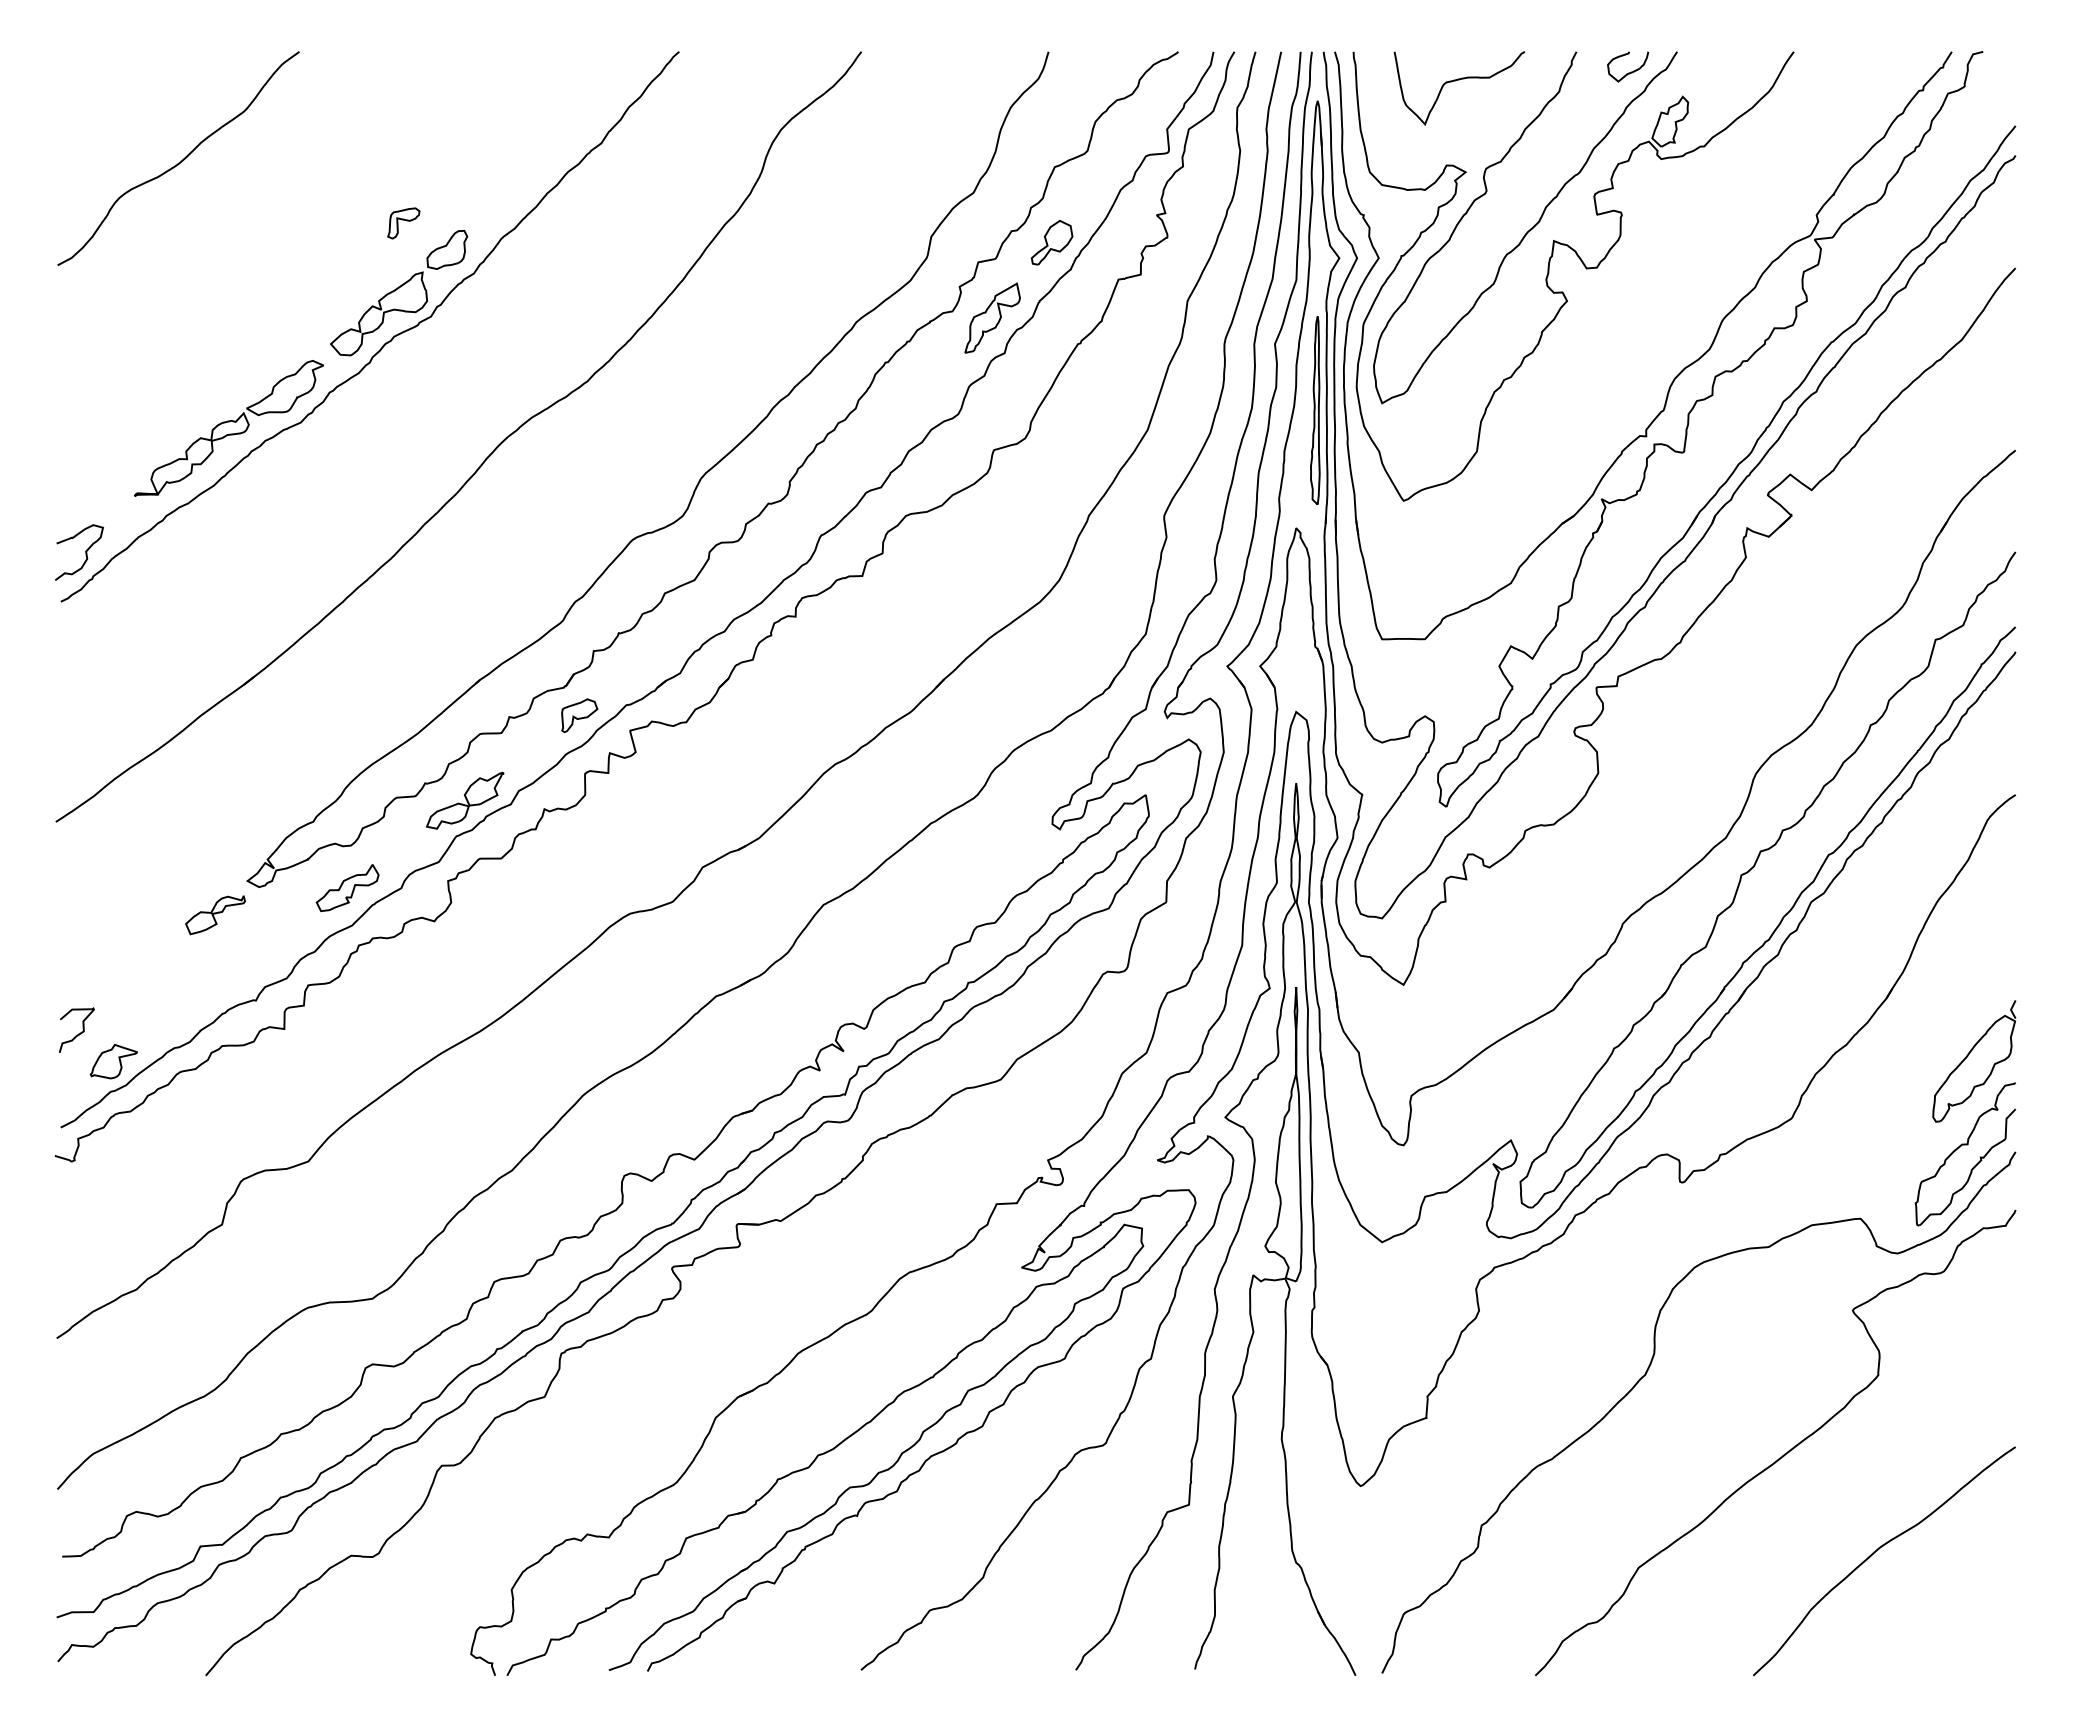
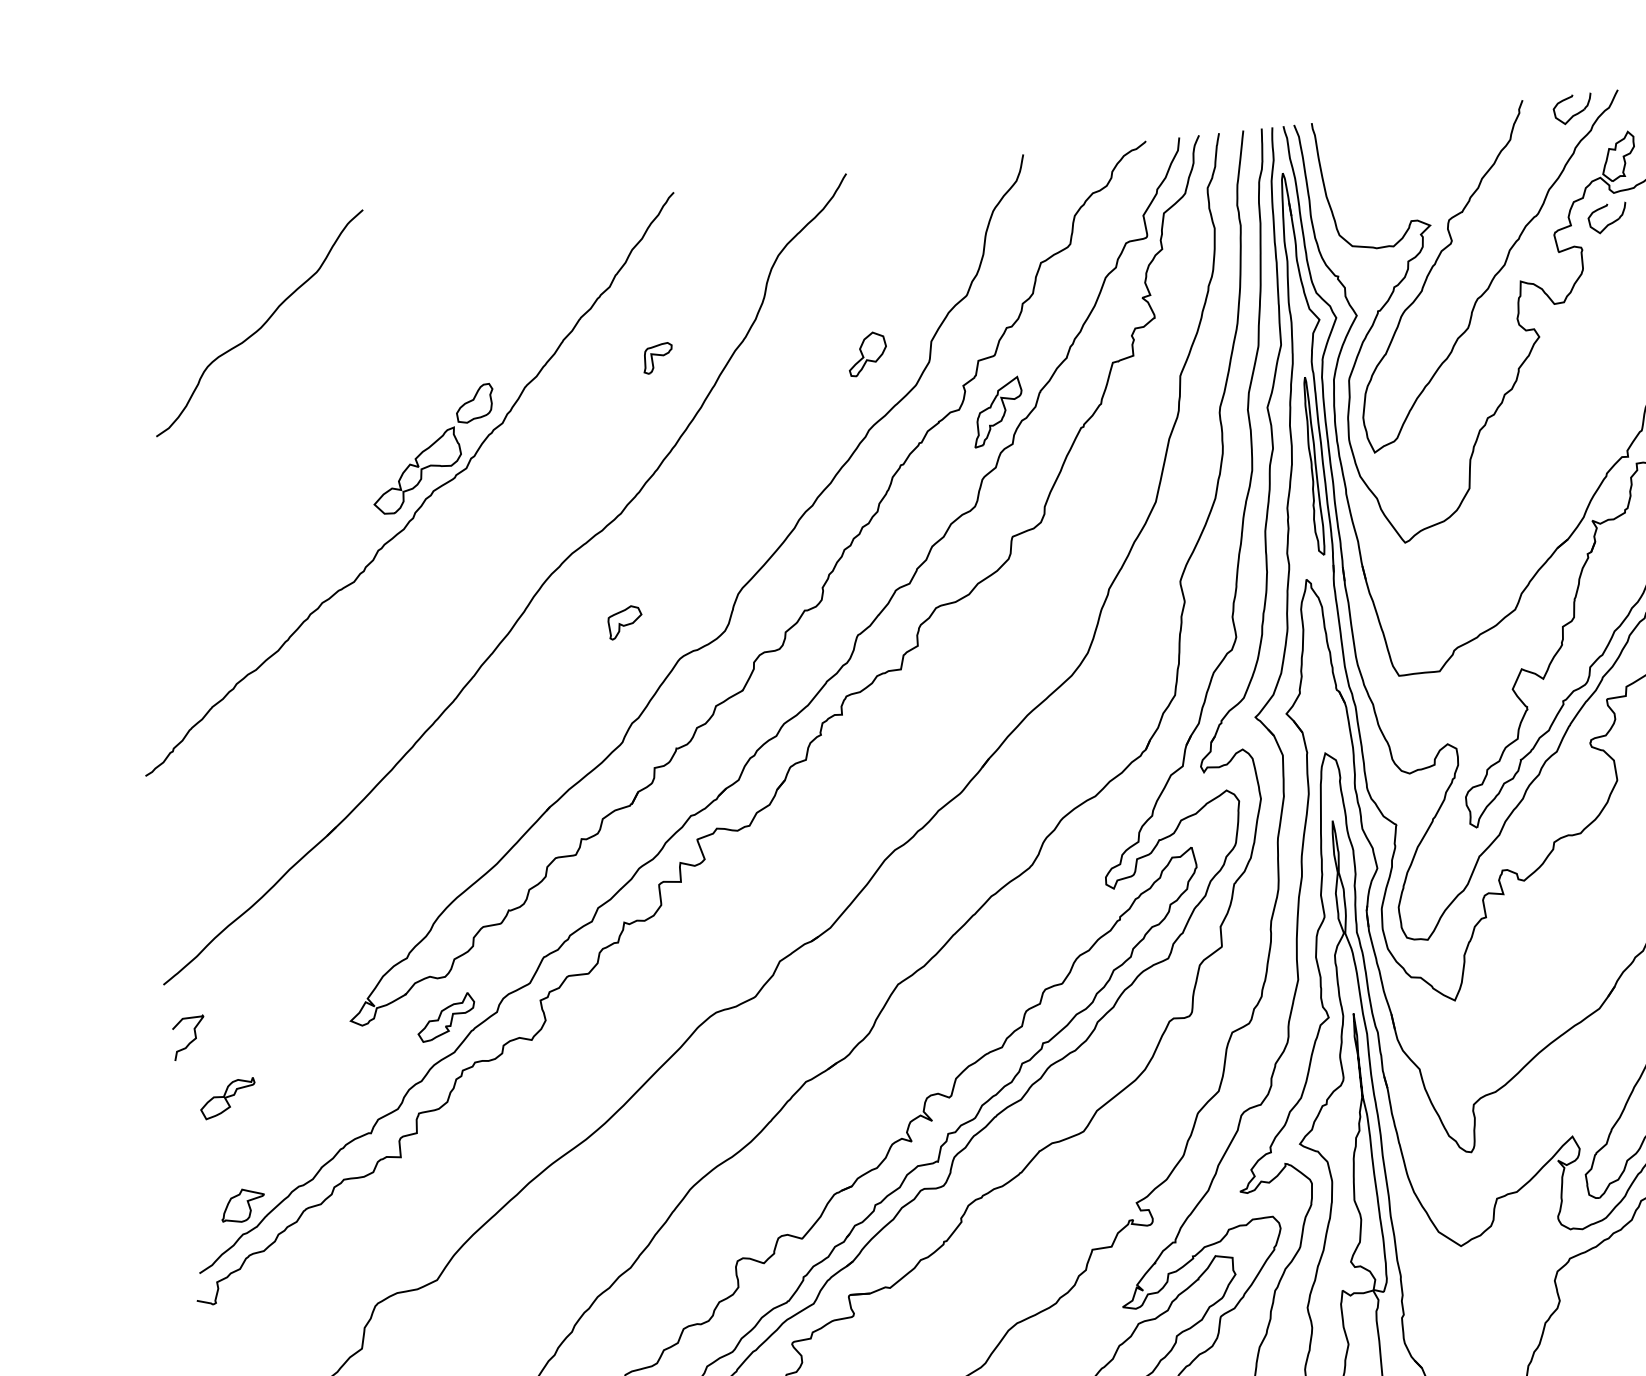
curve: (1459, 80) -> (1414, 139), removed
curve: (181, 160) -> (262, 324), moved
part: (1652, 184) -> (1608, 217), added
part: (403, 223) -> (657, 358), moved
part: (1051, 242) -> (866, 353), moved
part: (228, 428) -> (286, 595), removed
curve: (85, 552) -> (163, 726), removed
part: (579, 715) -> (625, 622), moved
part: (464, 800) -> (547, 922), removed
part: (215, 915) -> (228, 1098), moved
curve: (78, 1033) -> (191, 1040), moved

